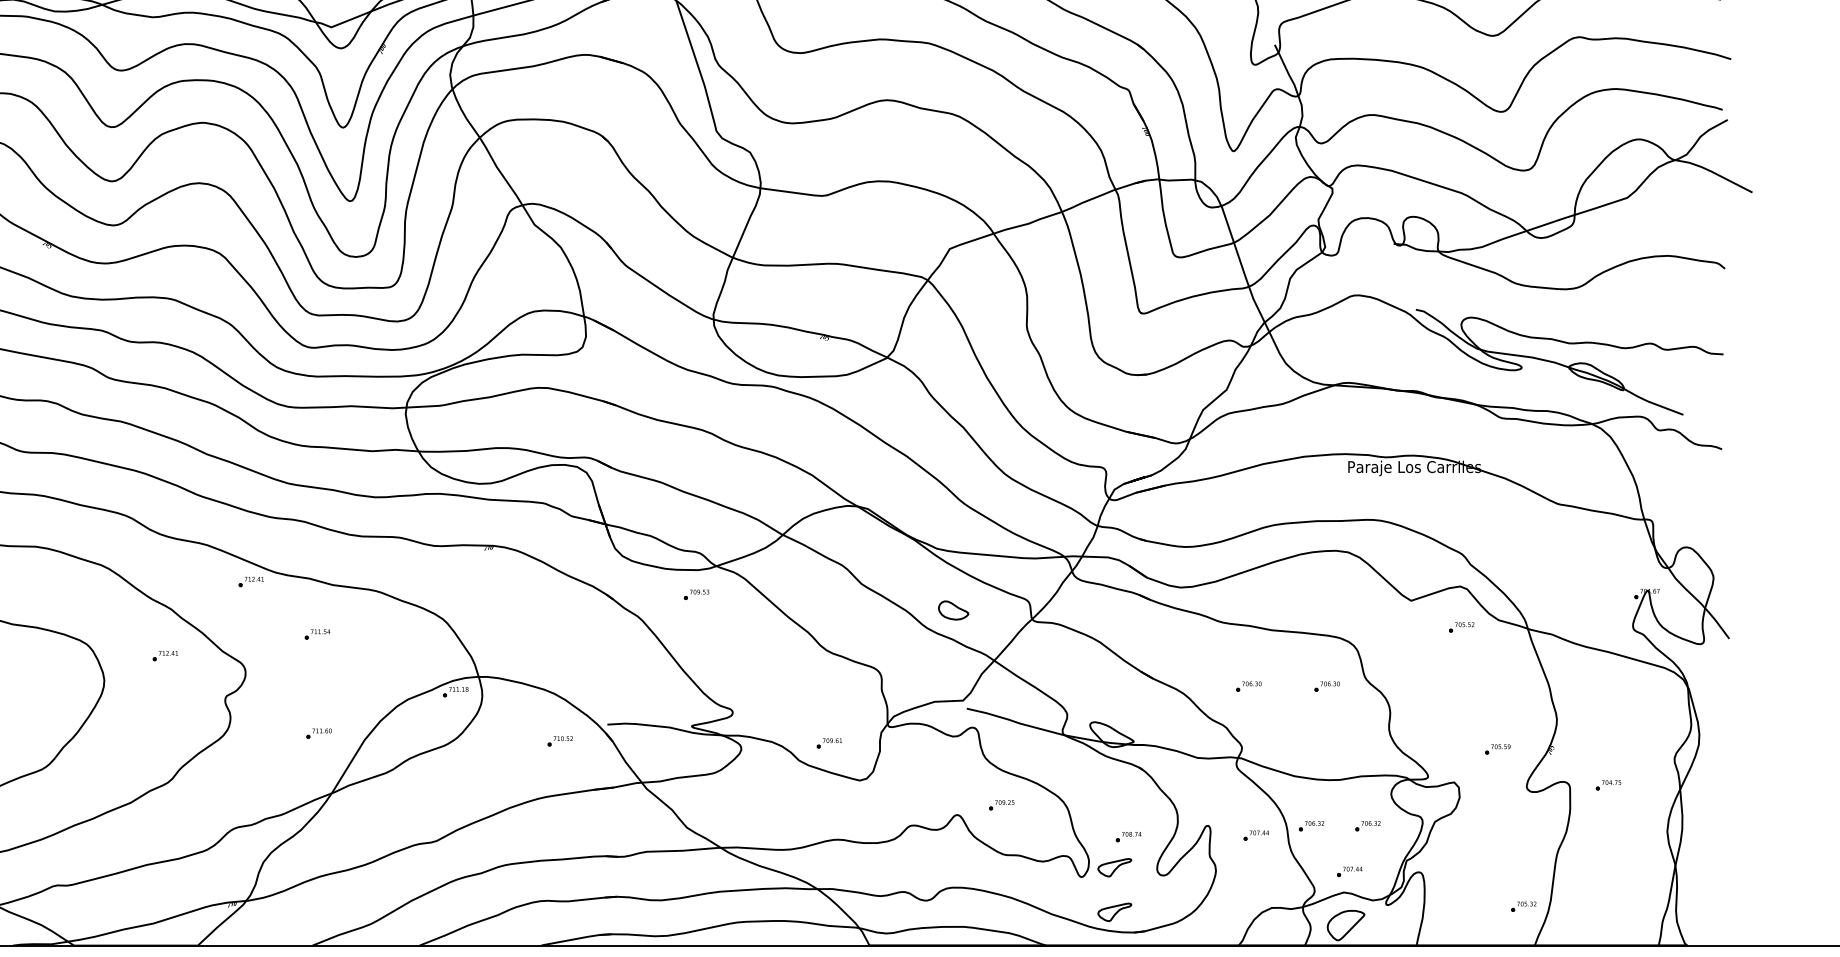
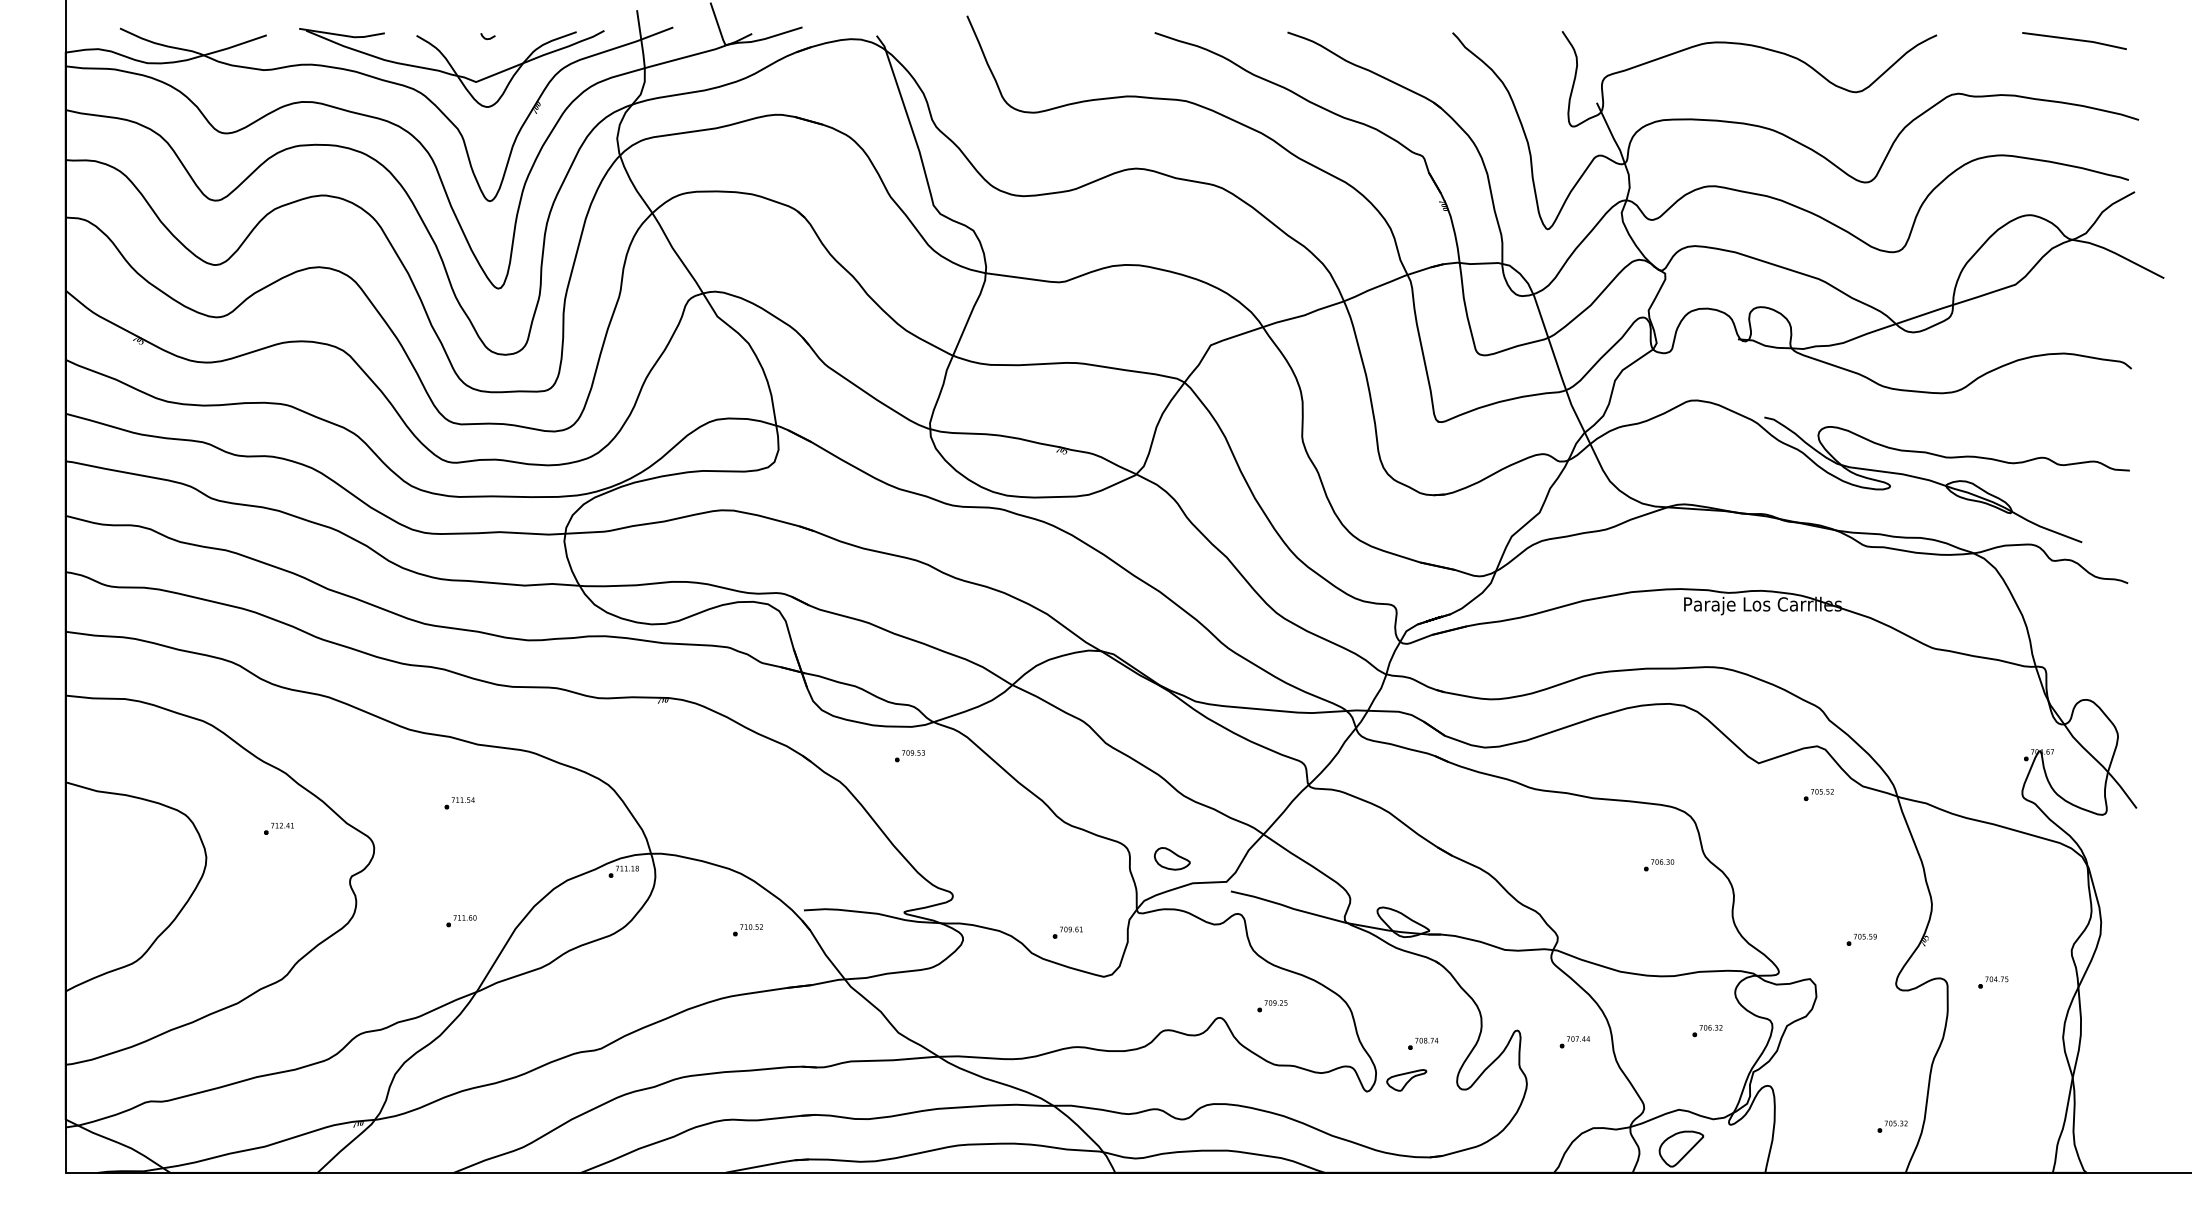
part: (250, 581) -> (380, 740), removed
part: (953, 610) -> (1172, 858), moved
part: (1249, 686) -> (1566, 865), removed
part: (1311, 826) -> (1640, 1031), removed
part: (1349, 872) -> (1685, 1085), removed
part: (1114, 912) -> (1406, 1133), removed

